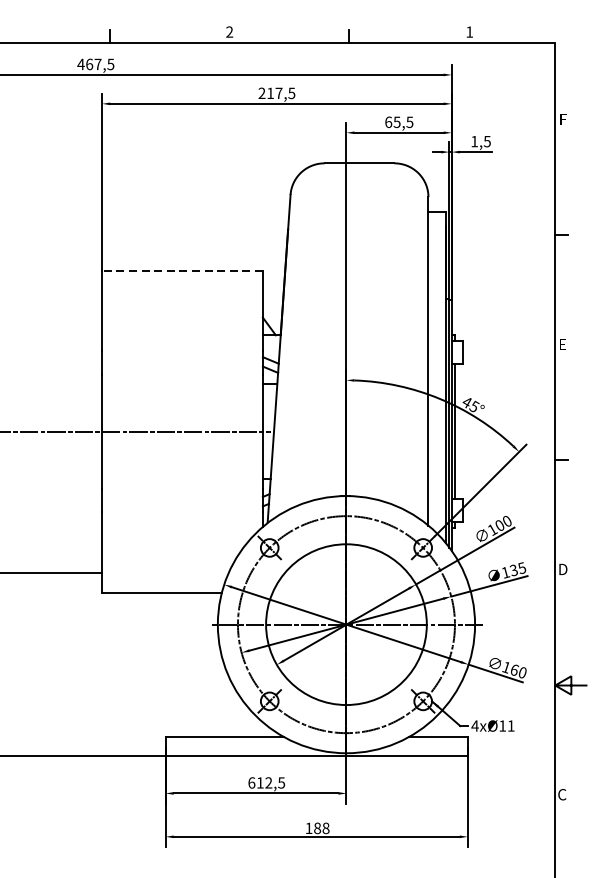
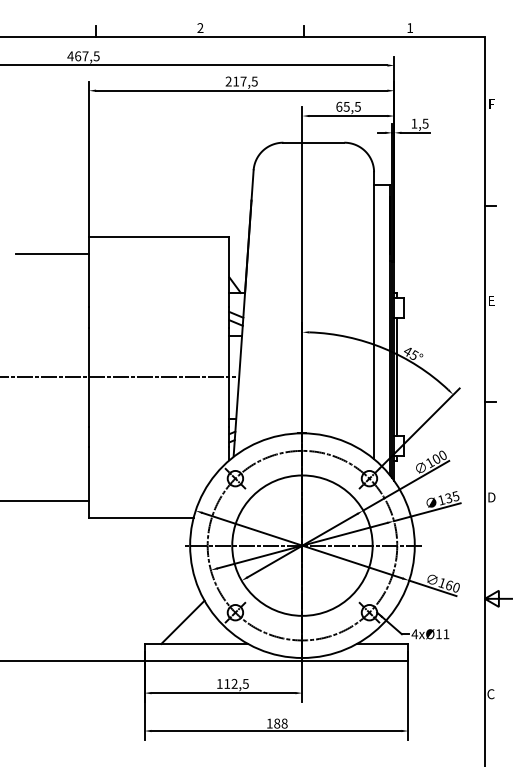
line: (181, 270) -> (158, 236), dashed -> solid
line: (60, 290) -> (52, 253), added
line: (209, 711) -> (182, 621), added
text: (251, 782) -> (219, 683), 612,5 -> 112,5

